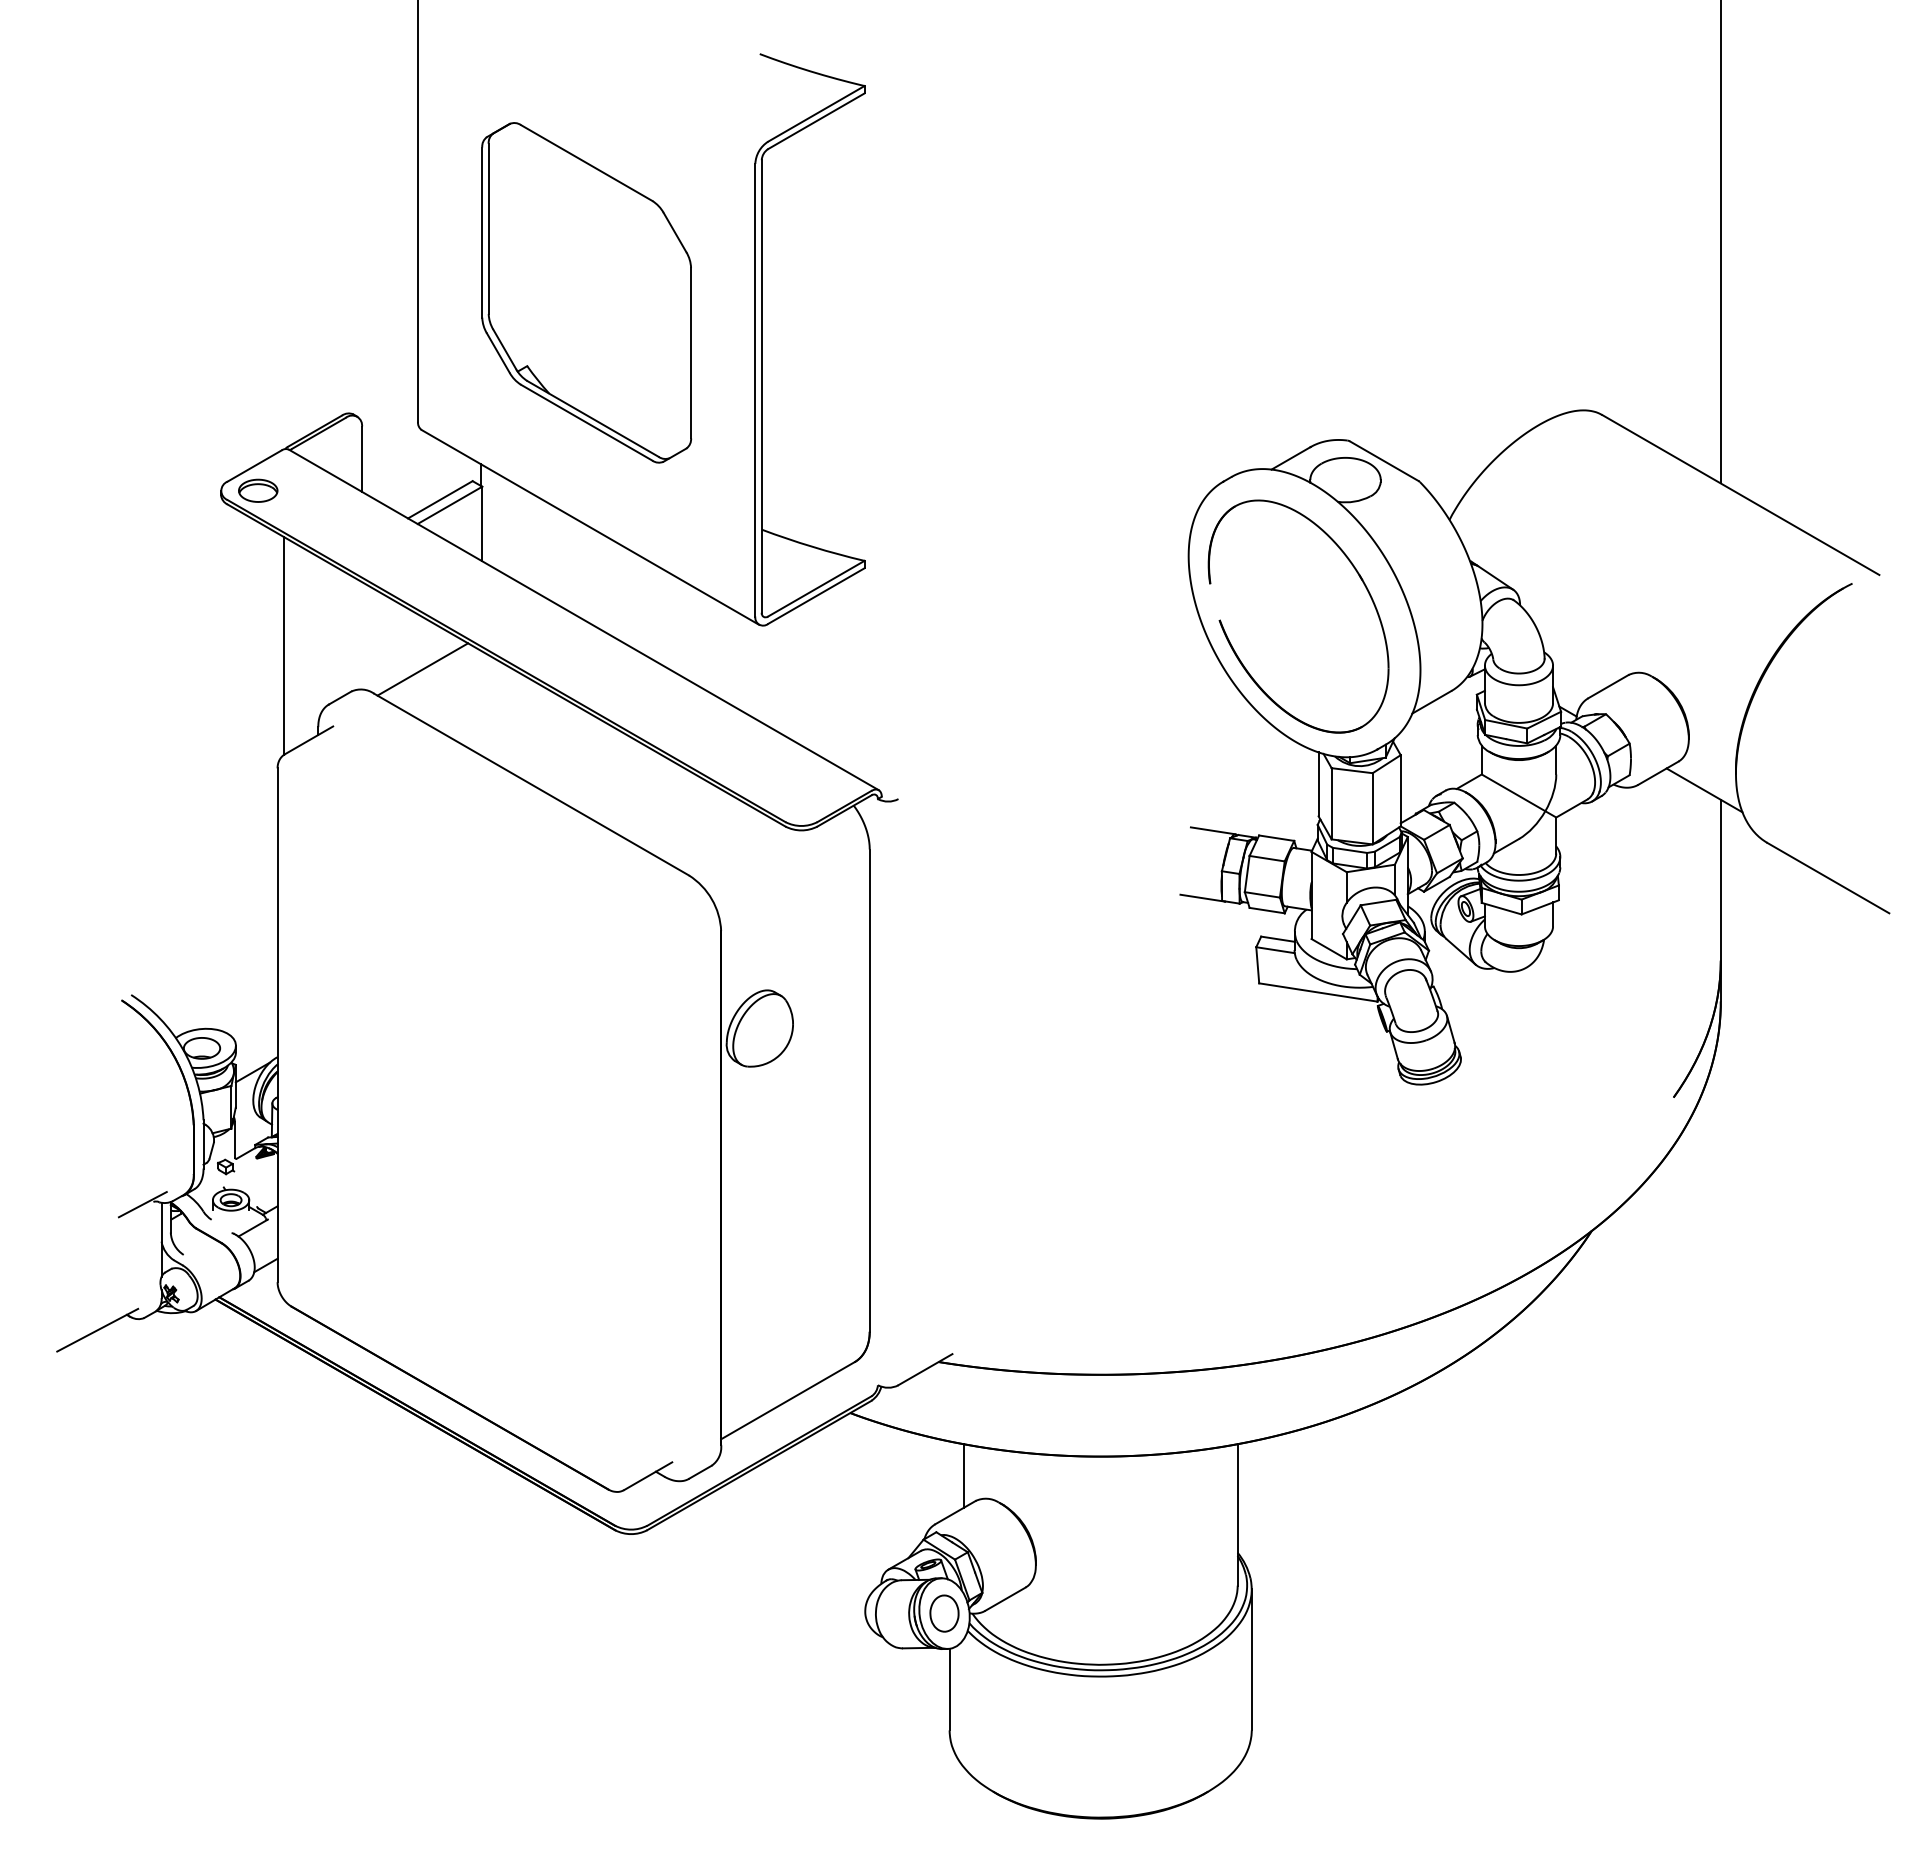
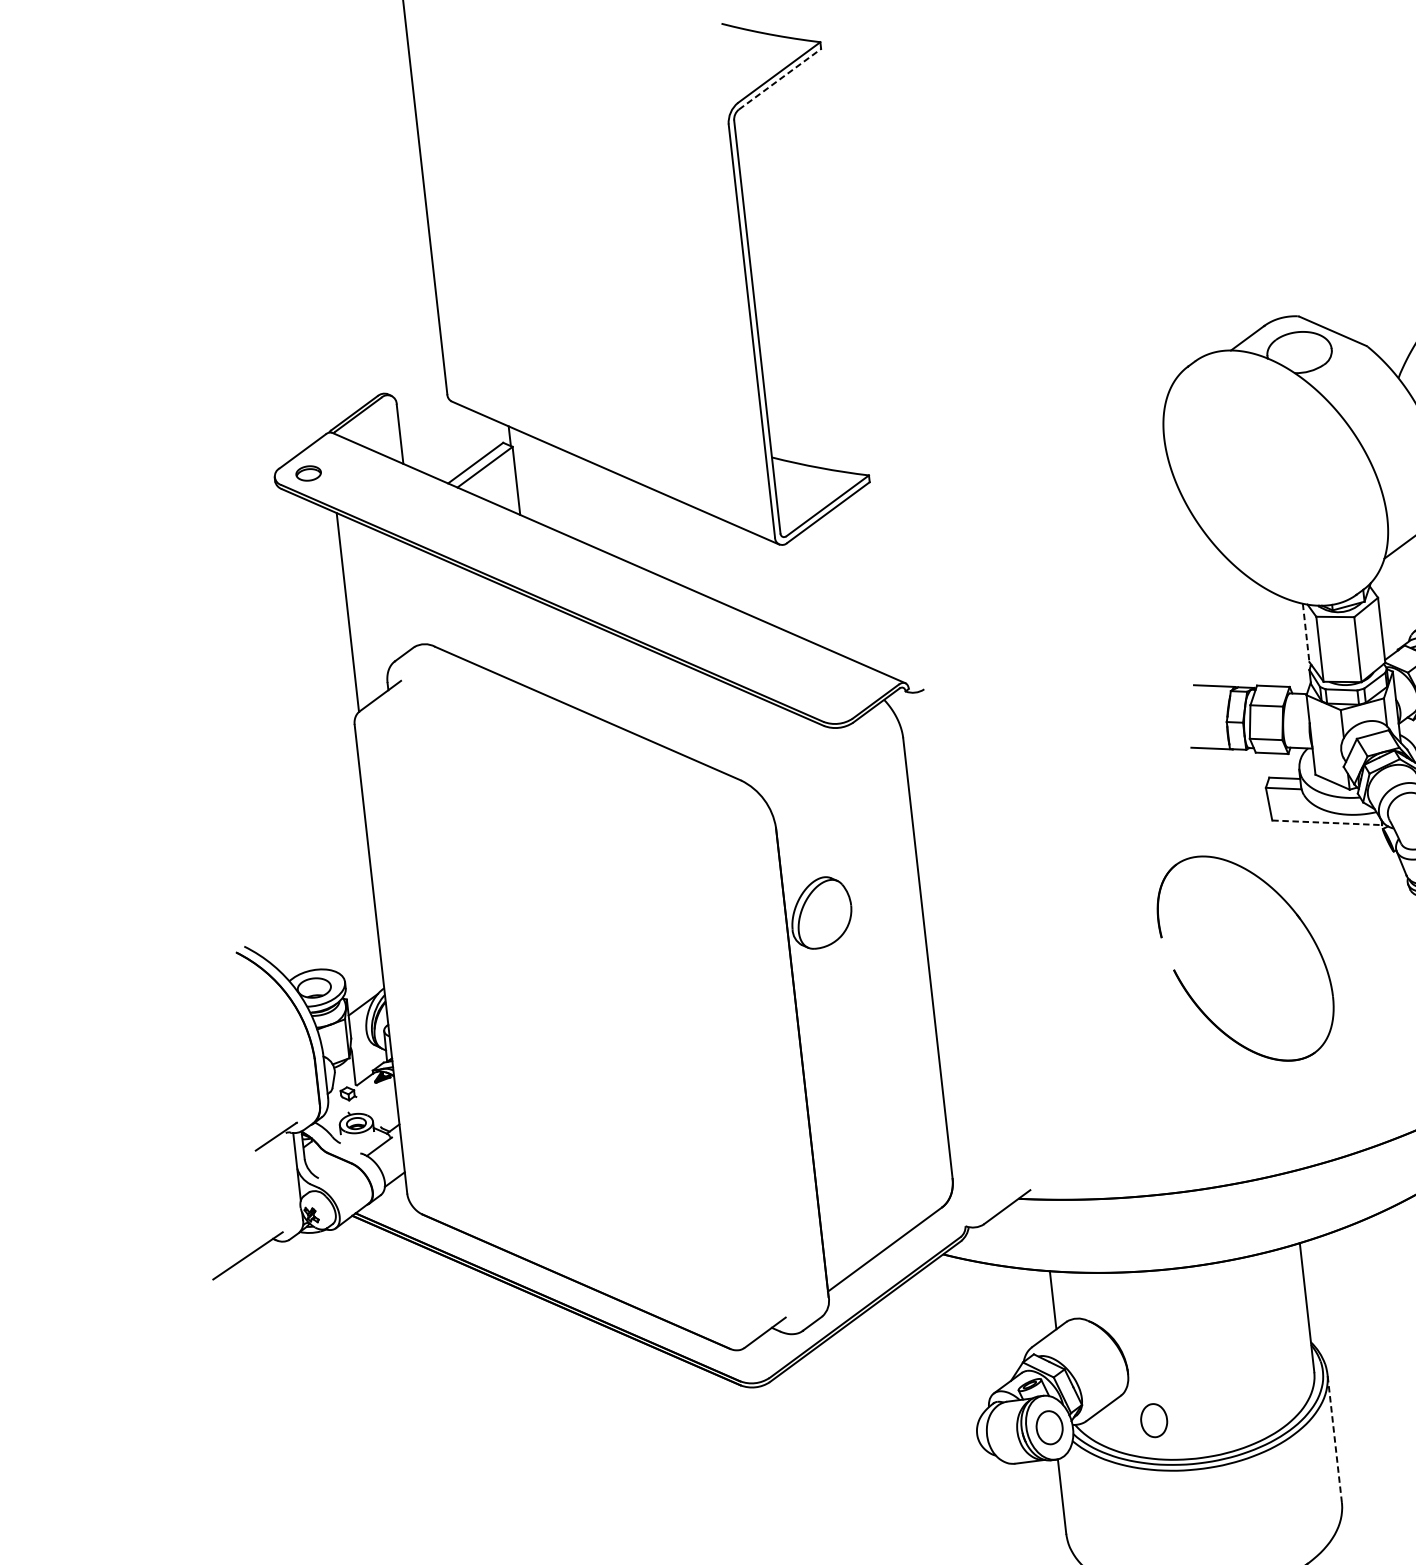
line: (816, 121) -> (780, 79), solid -> dashed
part: (586, 292) -> (587, 259), removed
part: (258, 490) -> (308, 473), size x0.7
part: (1236, 652) -> (1192, 997), moved
line: (422, 669) -> (476, 619), removed
line: (1318, 784) -> (1306, 633), solid -> dashed
line: (1318, 992) -> (1327, 822), solid -> dashed
part: (1058, 1618) -> (1154, 1420), added
line: (1251, 1659) -> (1334, 1438), solid -> dashed

